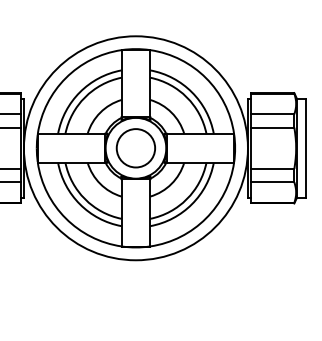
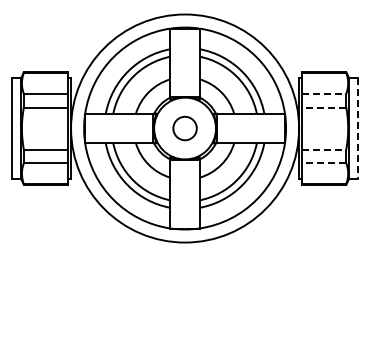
line: (272, 113) -> (324, 93), solid -> dashed
line: (272, 127) -> (324, 107), solid -> dashed
circle: (135, 148) -> (184, 128), size x0.6
line: (305, 149) -> (357, 129), solid -> dashed
line: (272, 168) -> (324, 149), solid -> dashed
line: (272, 182) -> (324, 163), solid -> dashed

